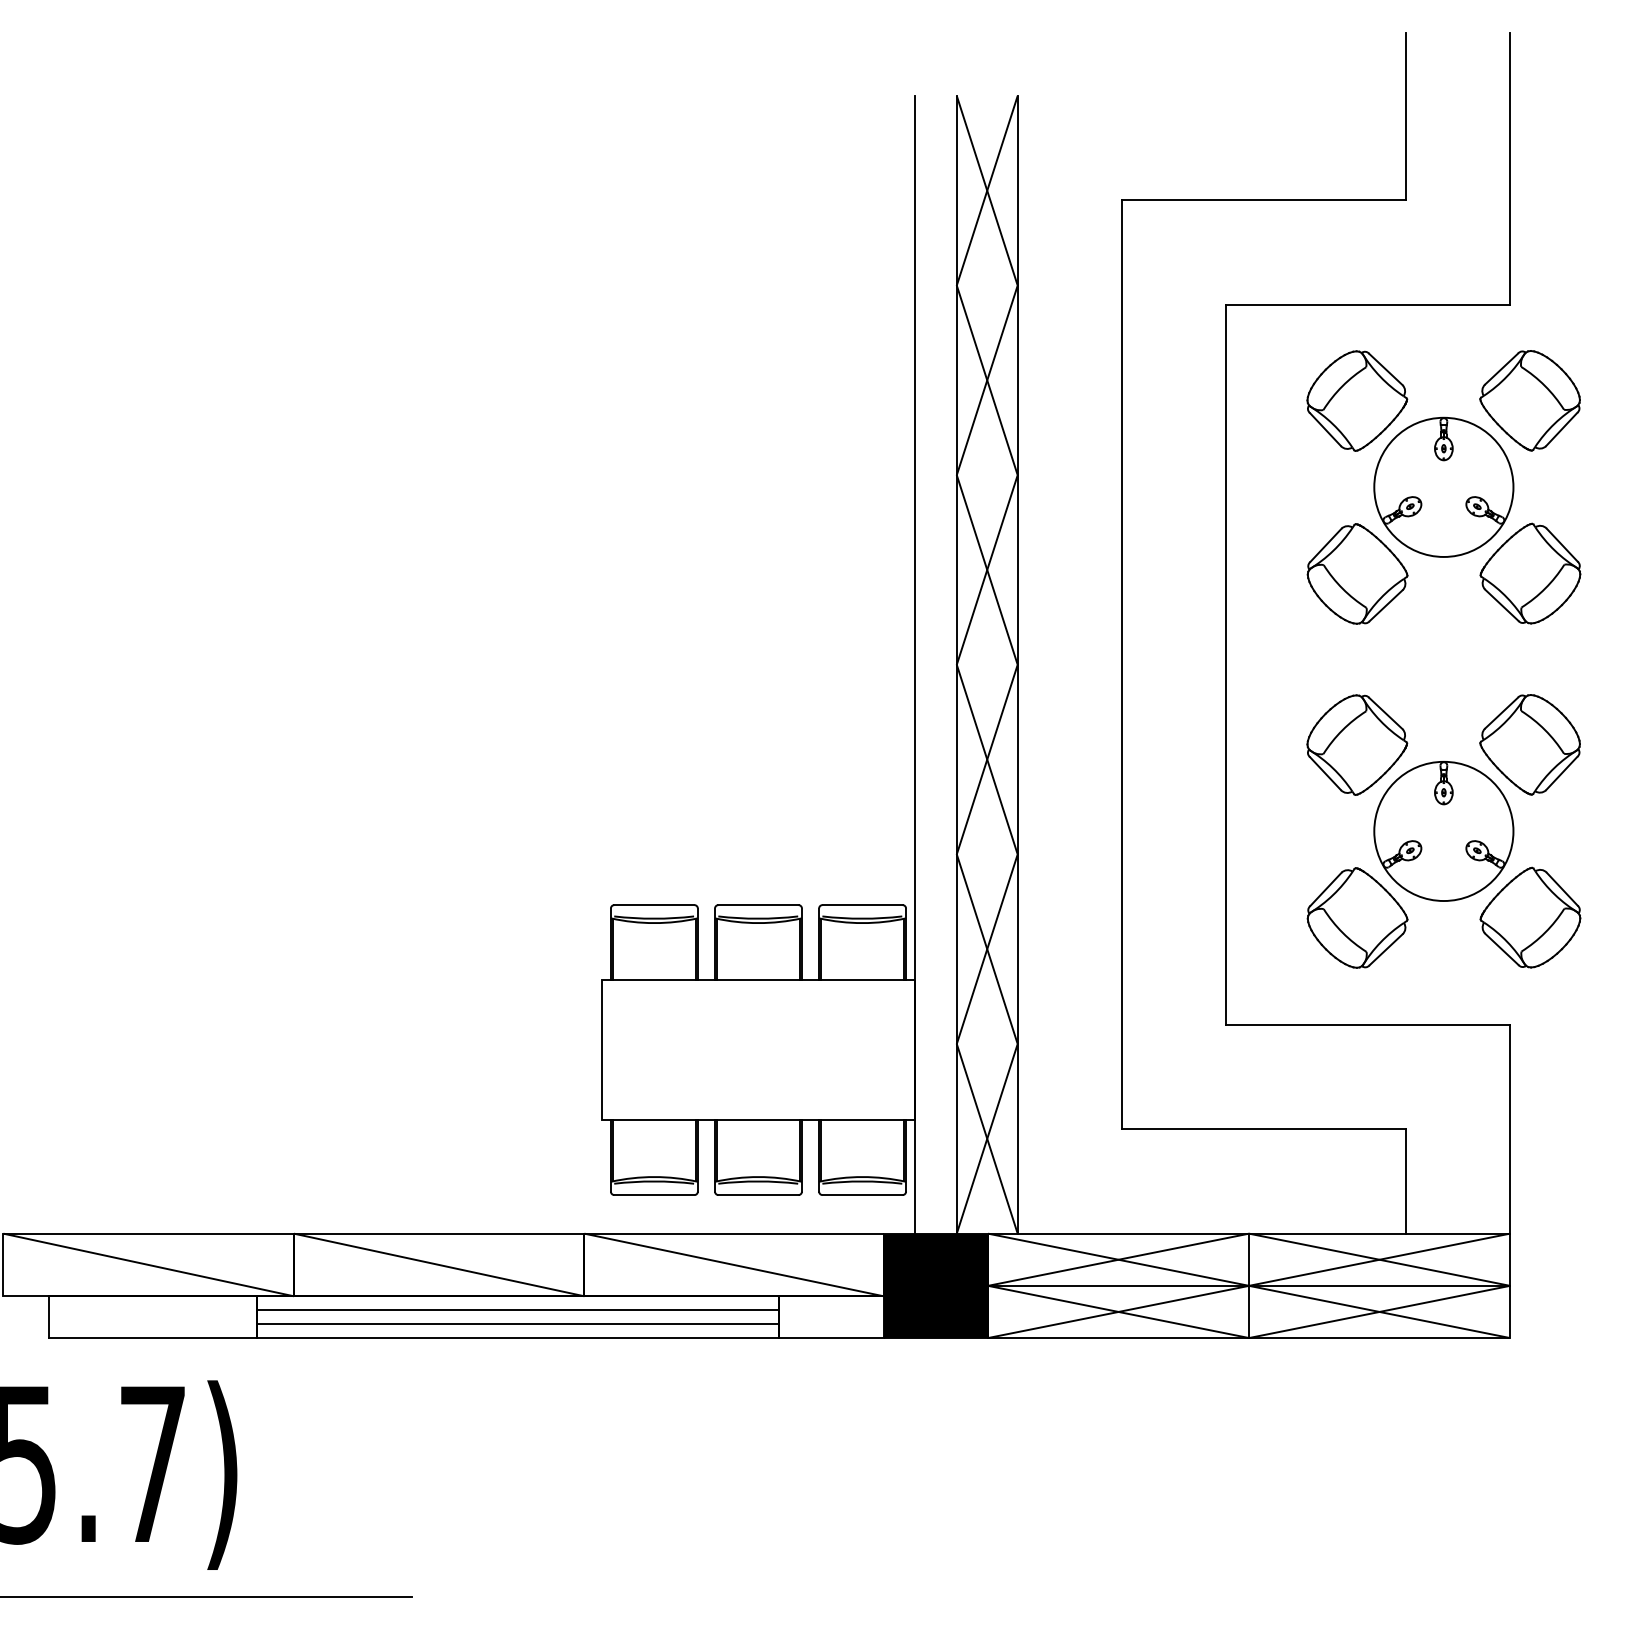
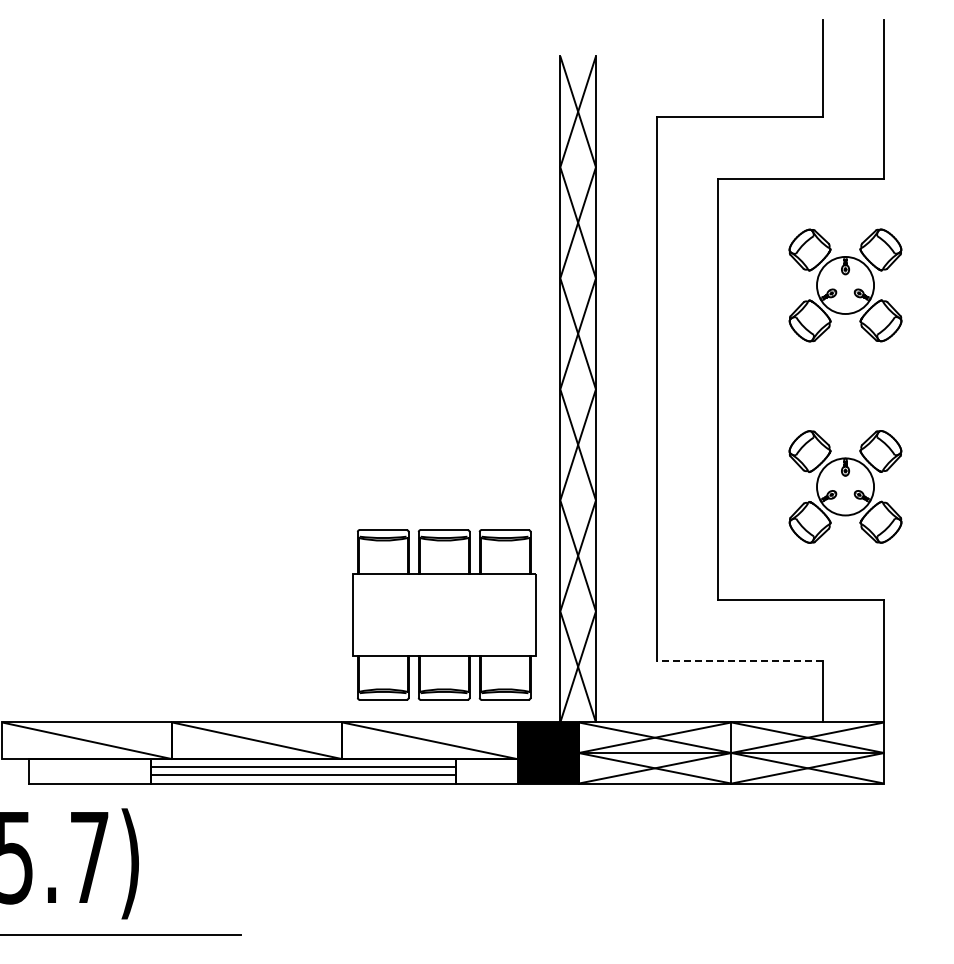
part: (1443, 487) -> (845, 285), size x0.7
line: (914, 665) -> (535, 389), removed
part: (1443, 830) -> (845, 486), size x0.7
line: (1262, 1129) -> (739, 661), solid -> dashed

